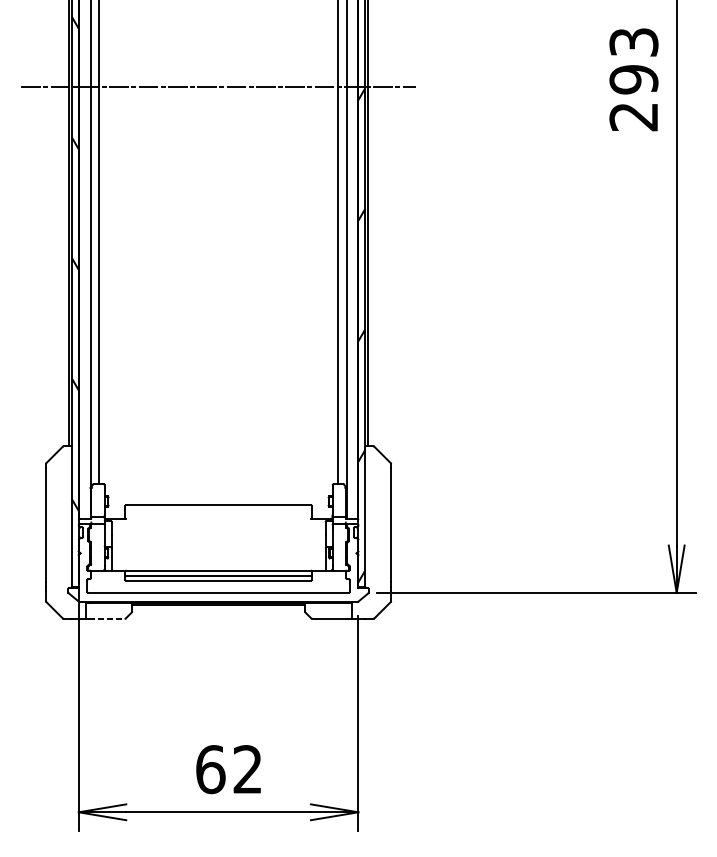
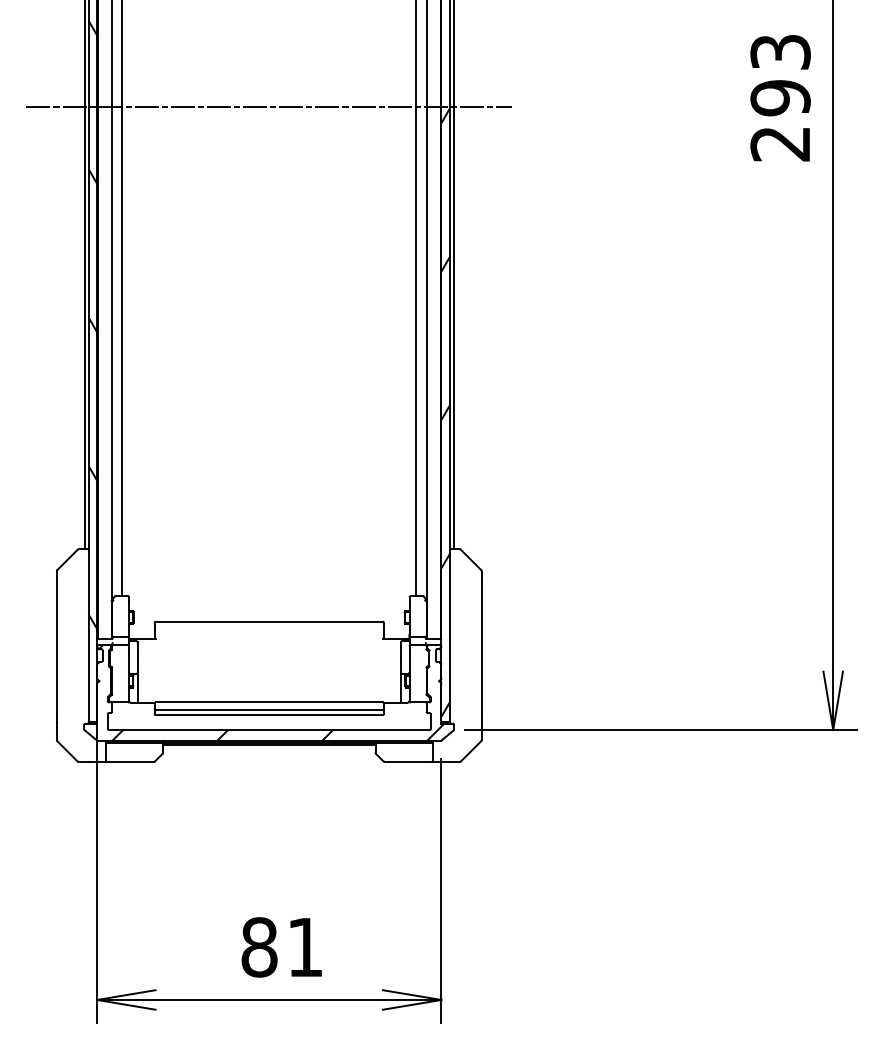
hatch: (220, 562) -> (271, 692), added
line: (106, 618) -> (131, 761), dashed -> solid
text: (228, 769) -> (281, 947), 62 -> 81

